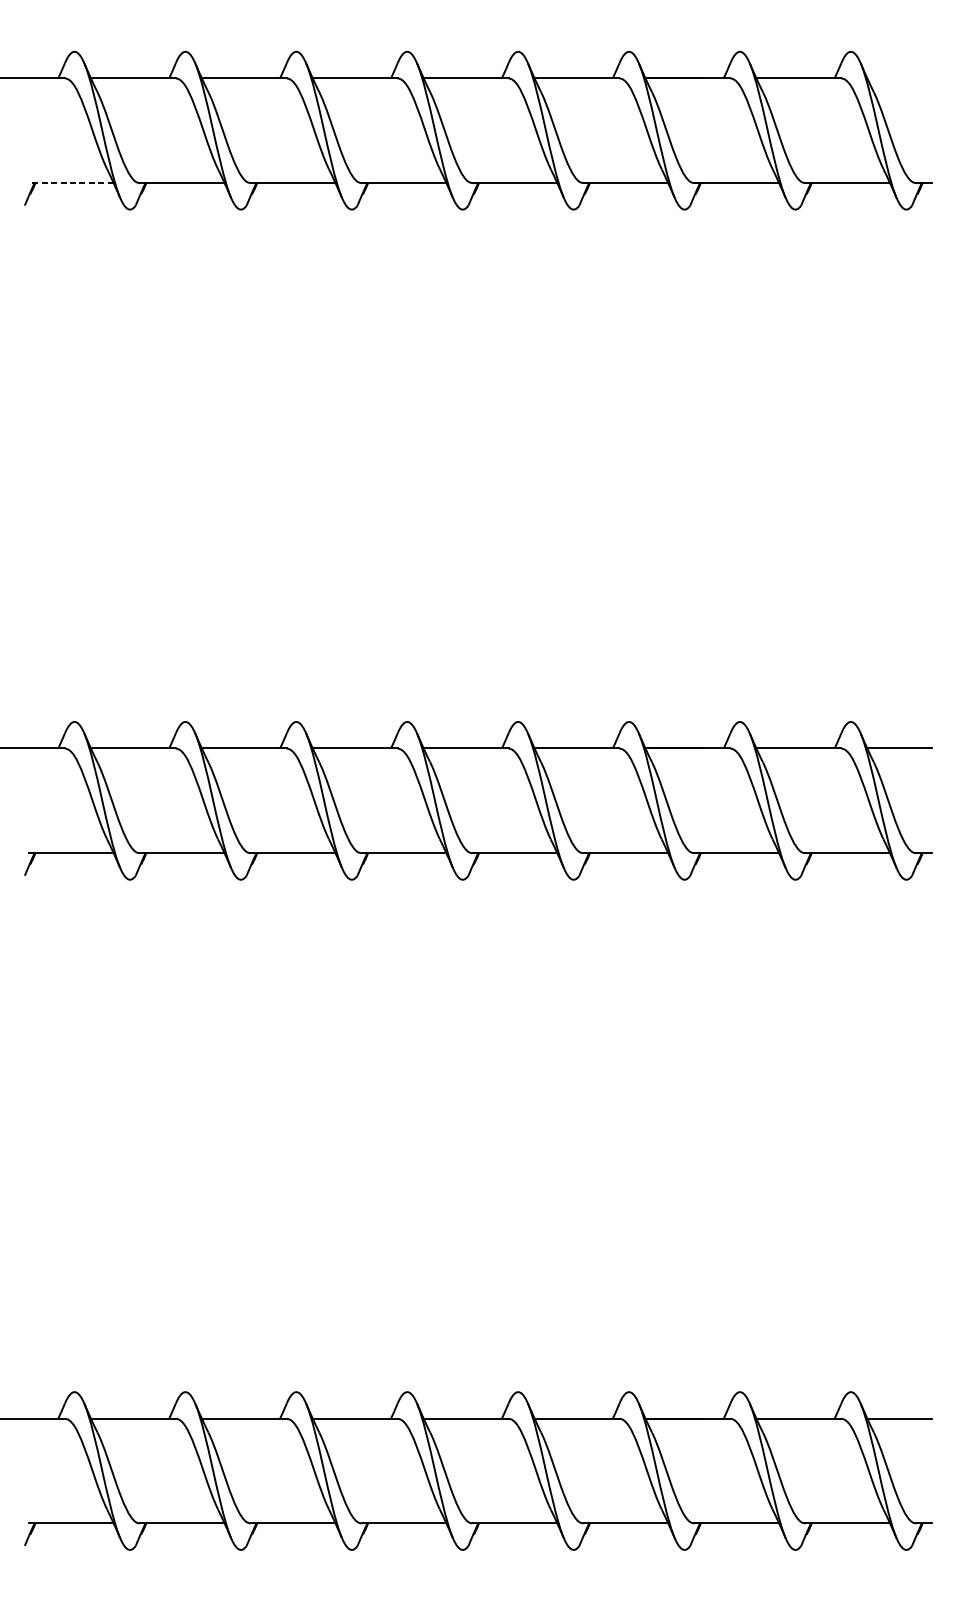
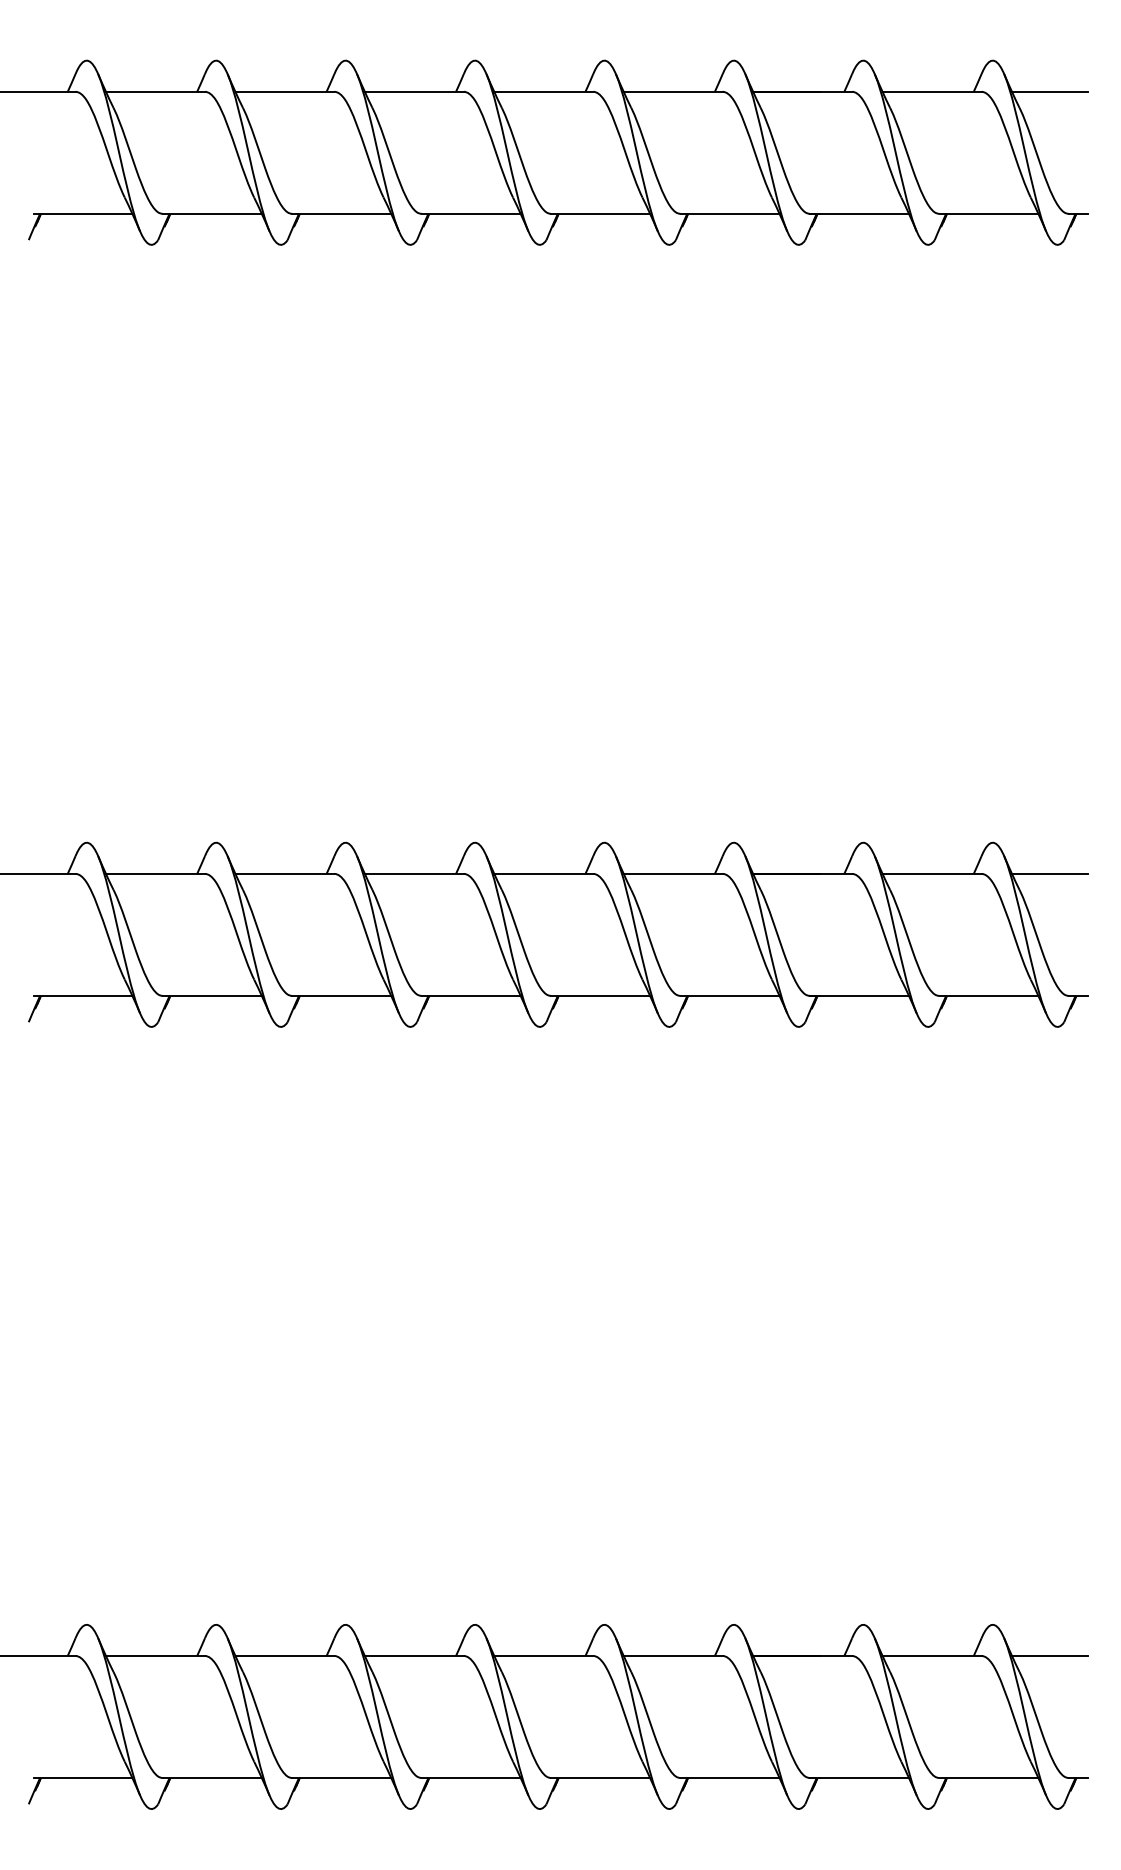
line: (899, 78) -> (1049, 91), added
line: (70, 182) -> (82, 213), dashed -> solid

